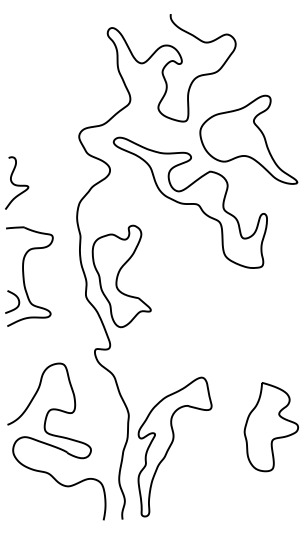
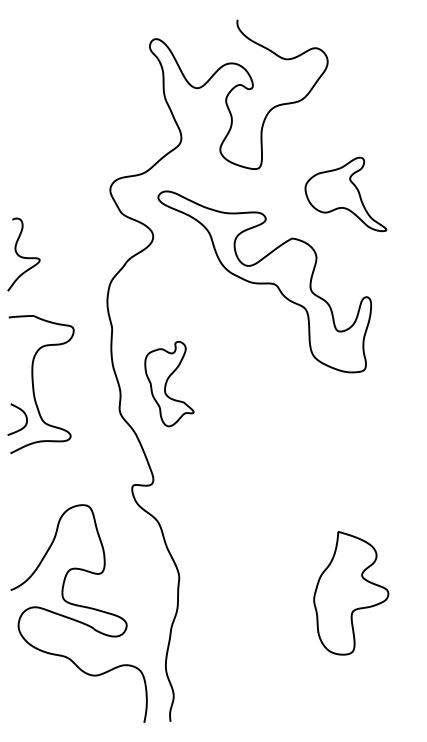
part: (248, 139) -> (345, 194), size x0.6
part: (121, 276) -> (169, 383), size x0.6
part: (271, 427) -> (351, 593), moved
part: (175, 446) -> (243, 620), removed

